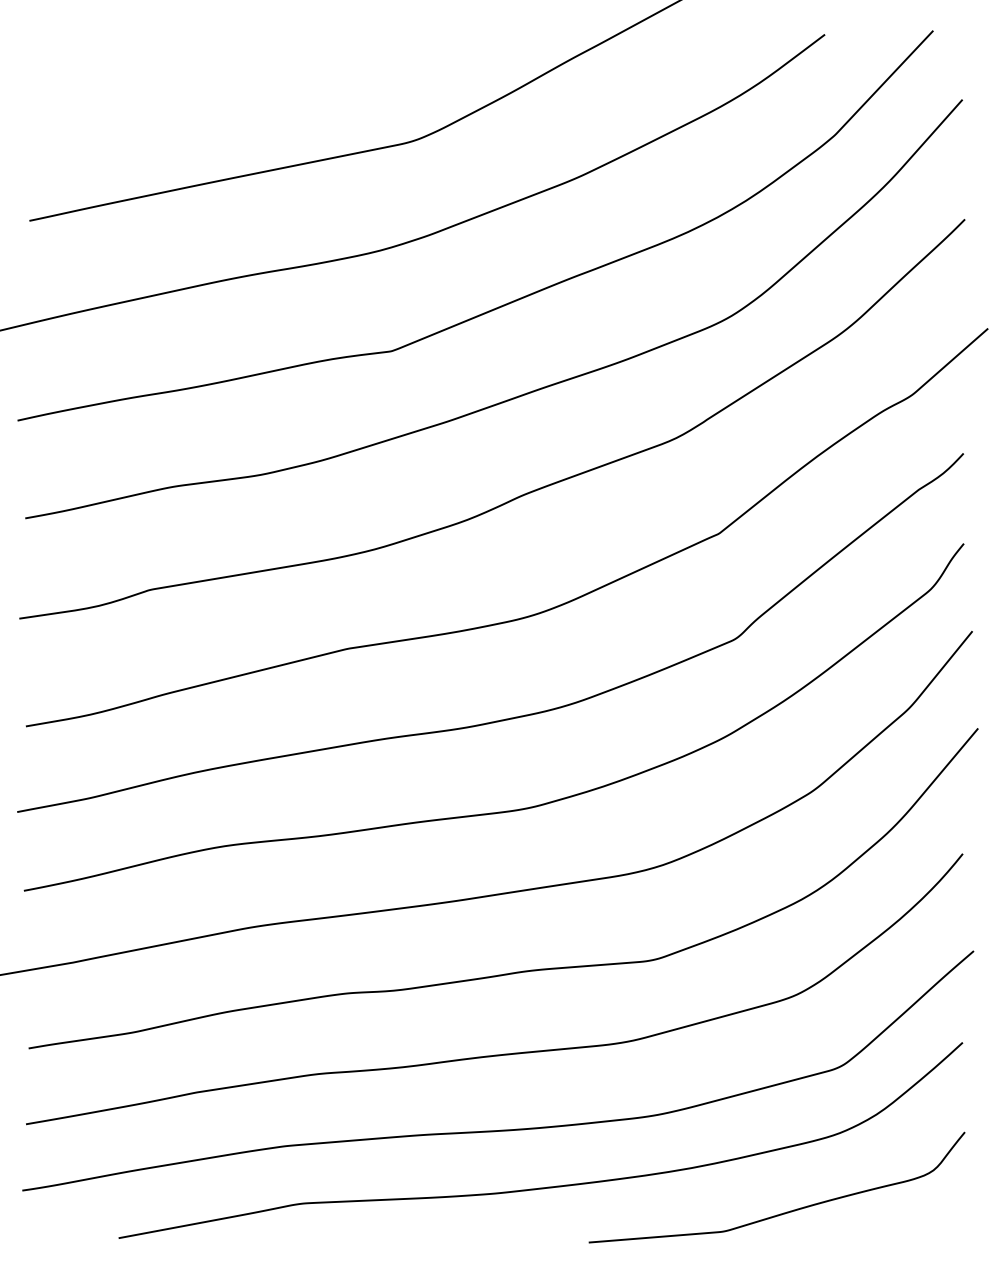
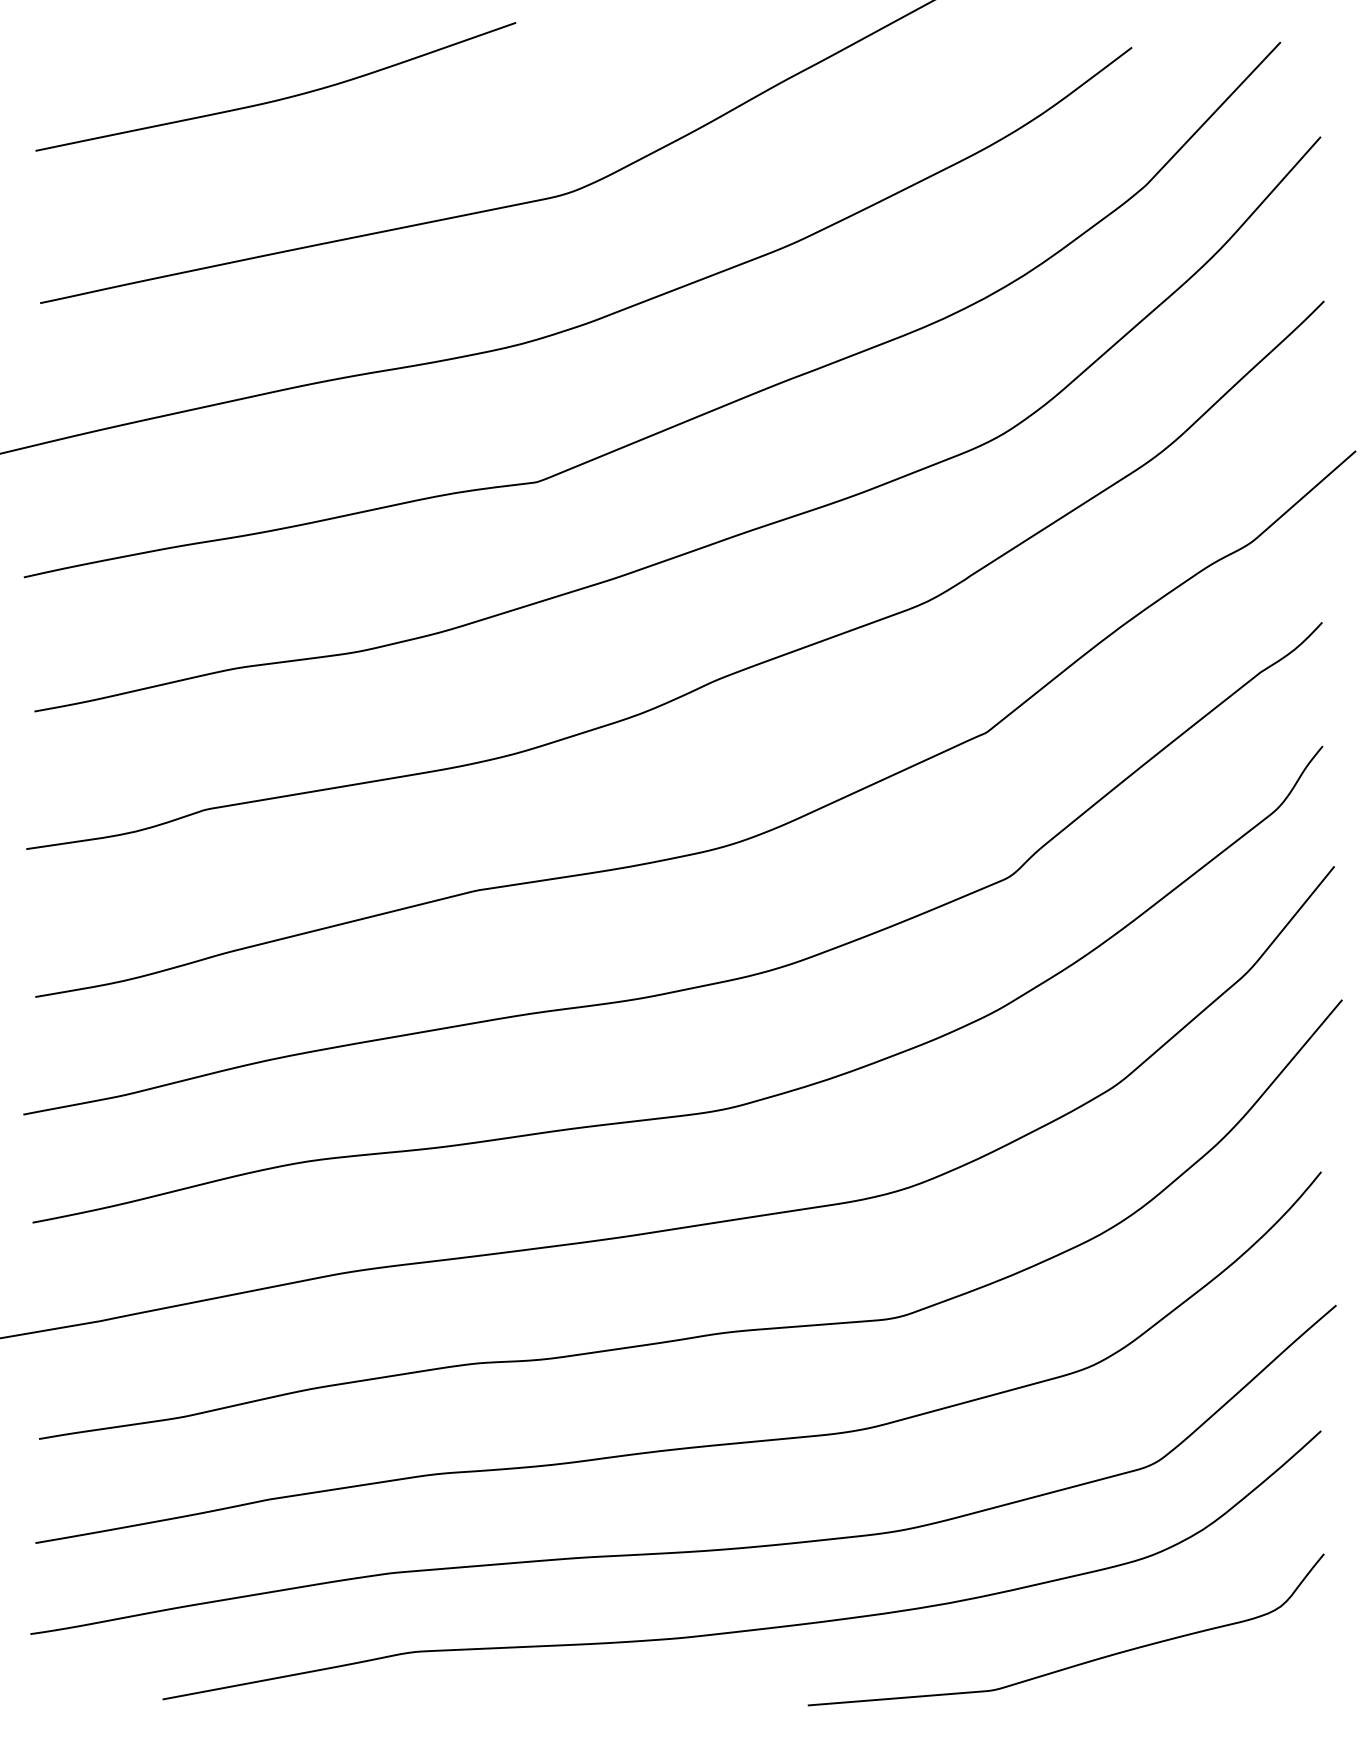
curve: (204, 71) -> (280, 98), added

